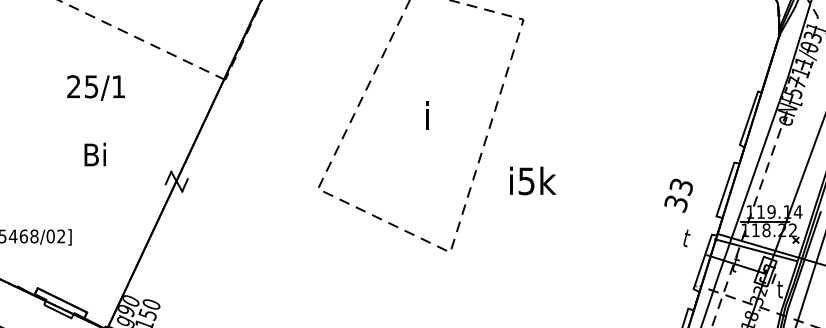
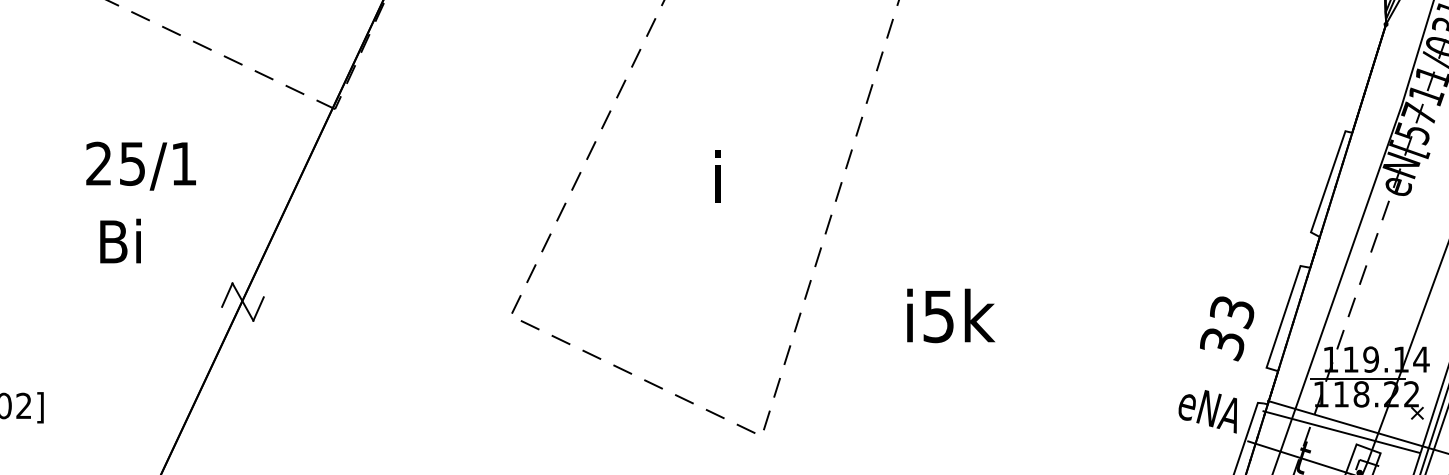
text: (95, 87) -> (139, 165), moved
text: (94, 154) -> (119, 241), moved
text: (533, 180) -> (951, 314), moved
text: (678, 195) -> (1226, 328), moved
text: (685, 239) -> (1207, 411), t -> eNA

